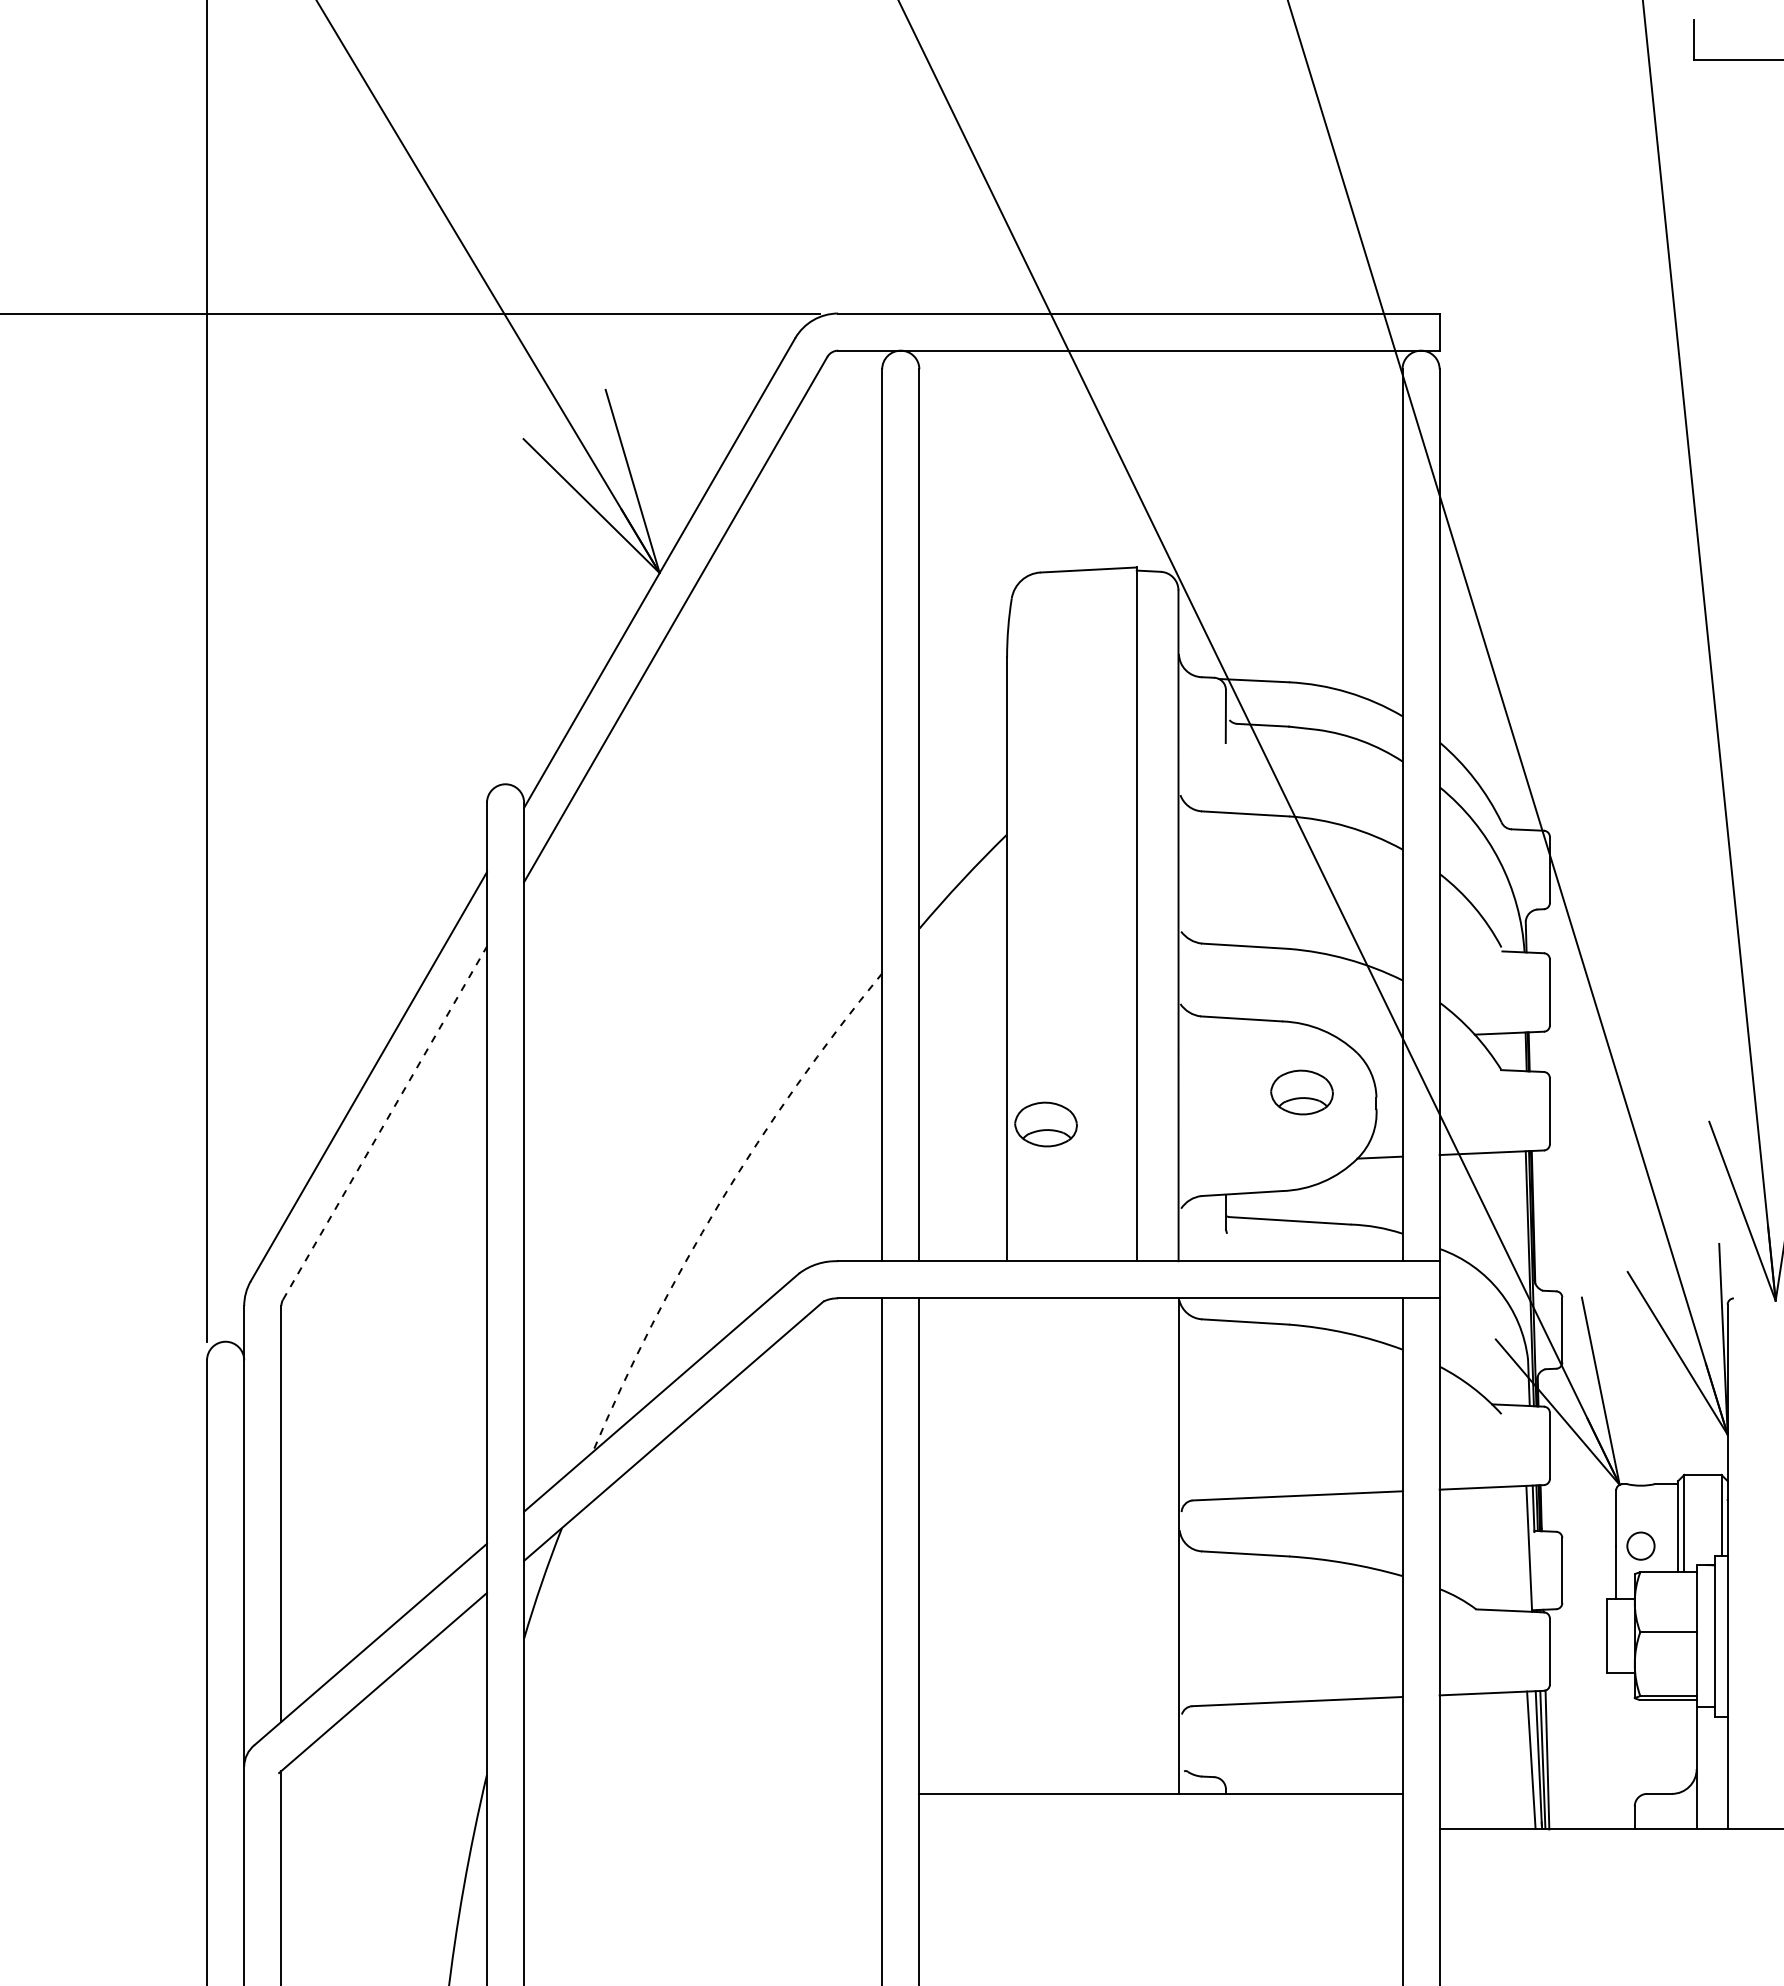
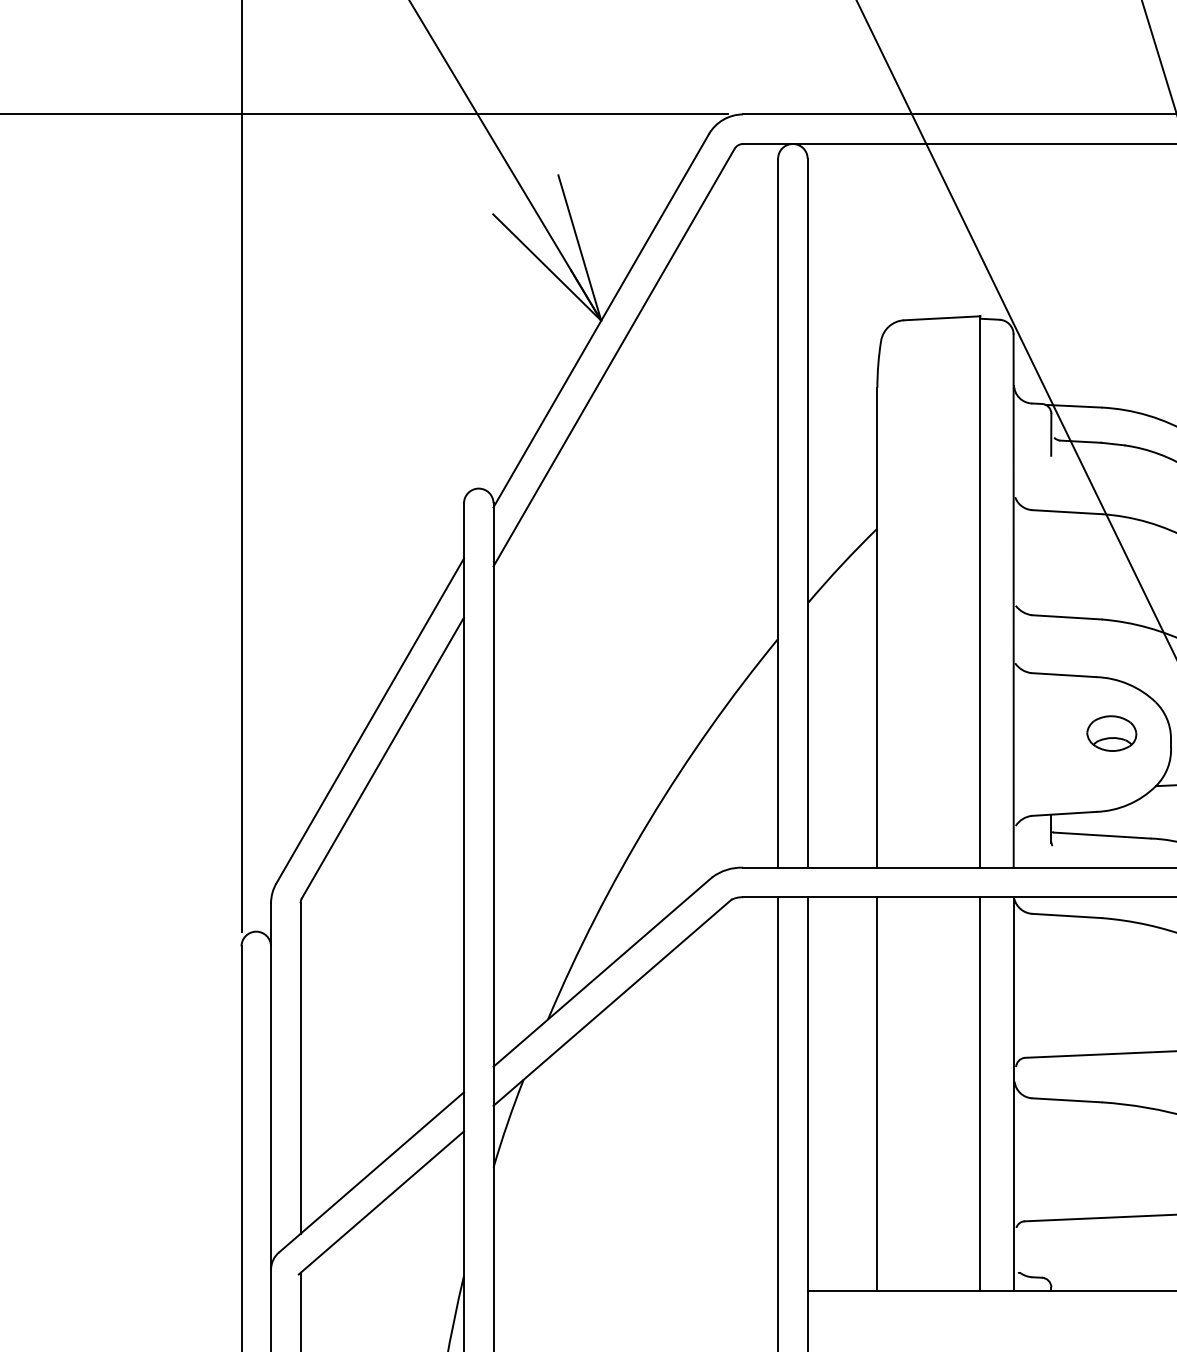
line: (385, 1123) -> (383, 758), dashed -> solid
part: (1045, 1124) -> (907, 759), removed
arc: (720, 1202) -> (649, 821), dashed -> solid
line: (1007, 1545) -> (877, 1093), added
line: (1136, 1545) -> (980, 1093), added

